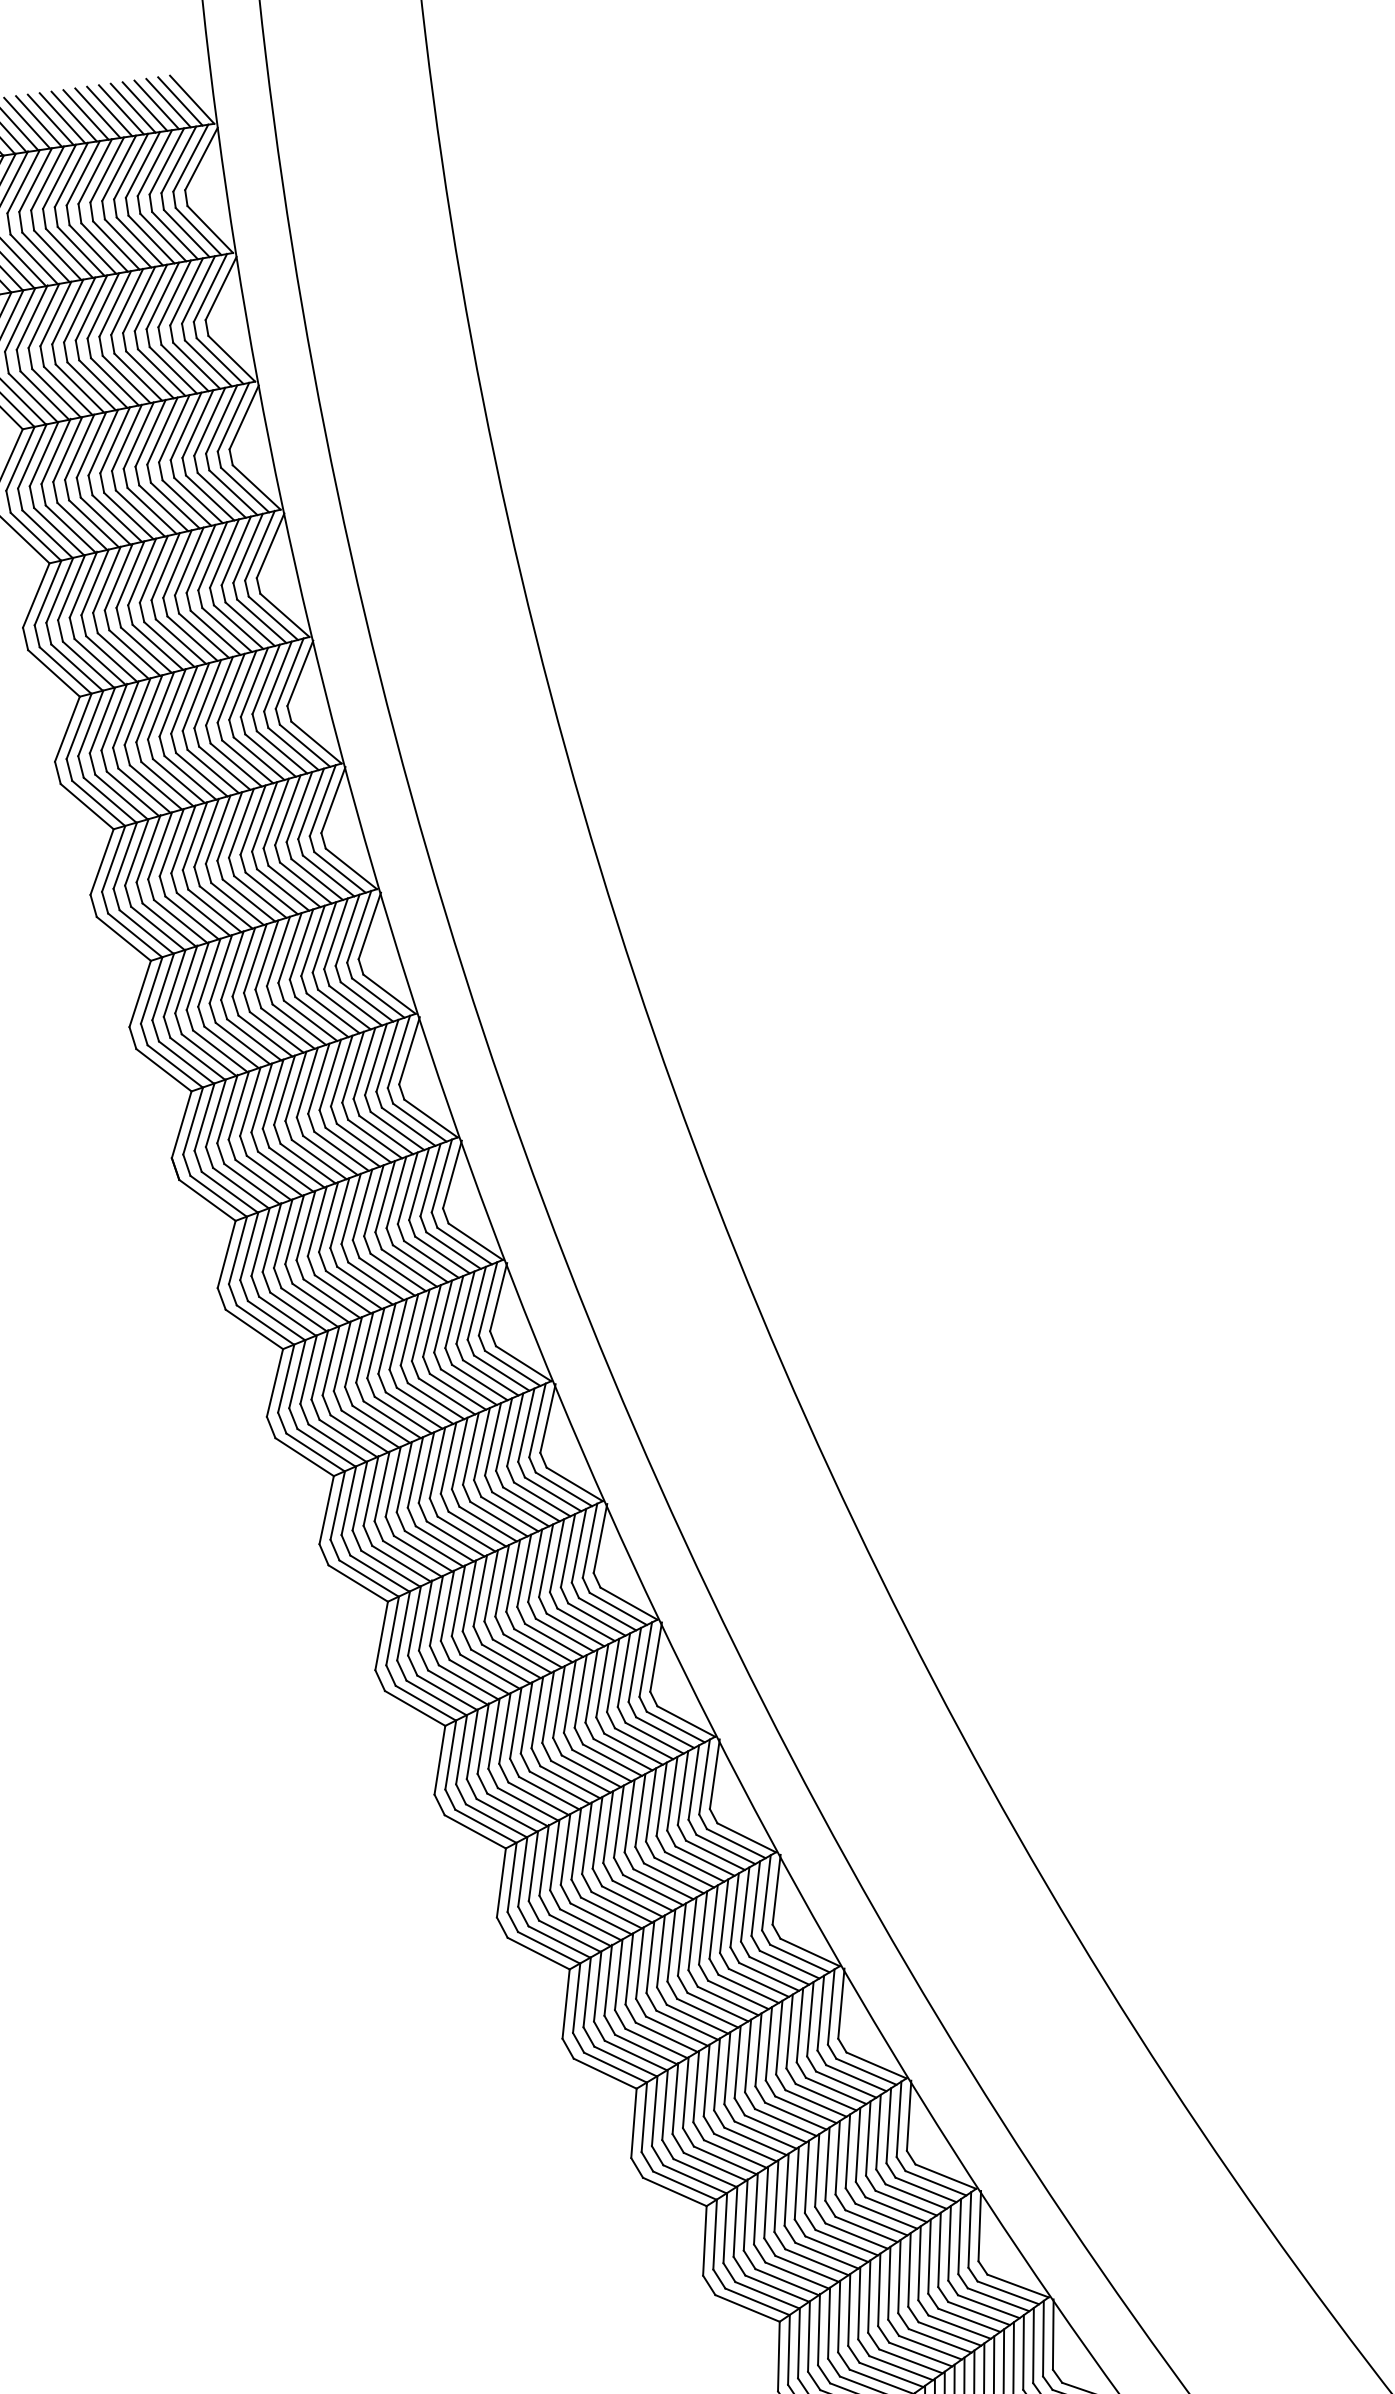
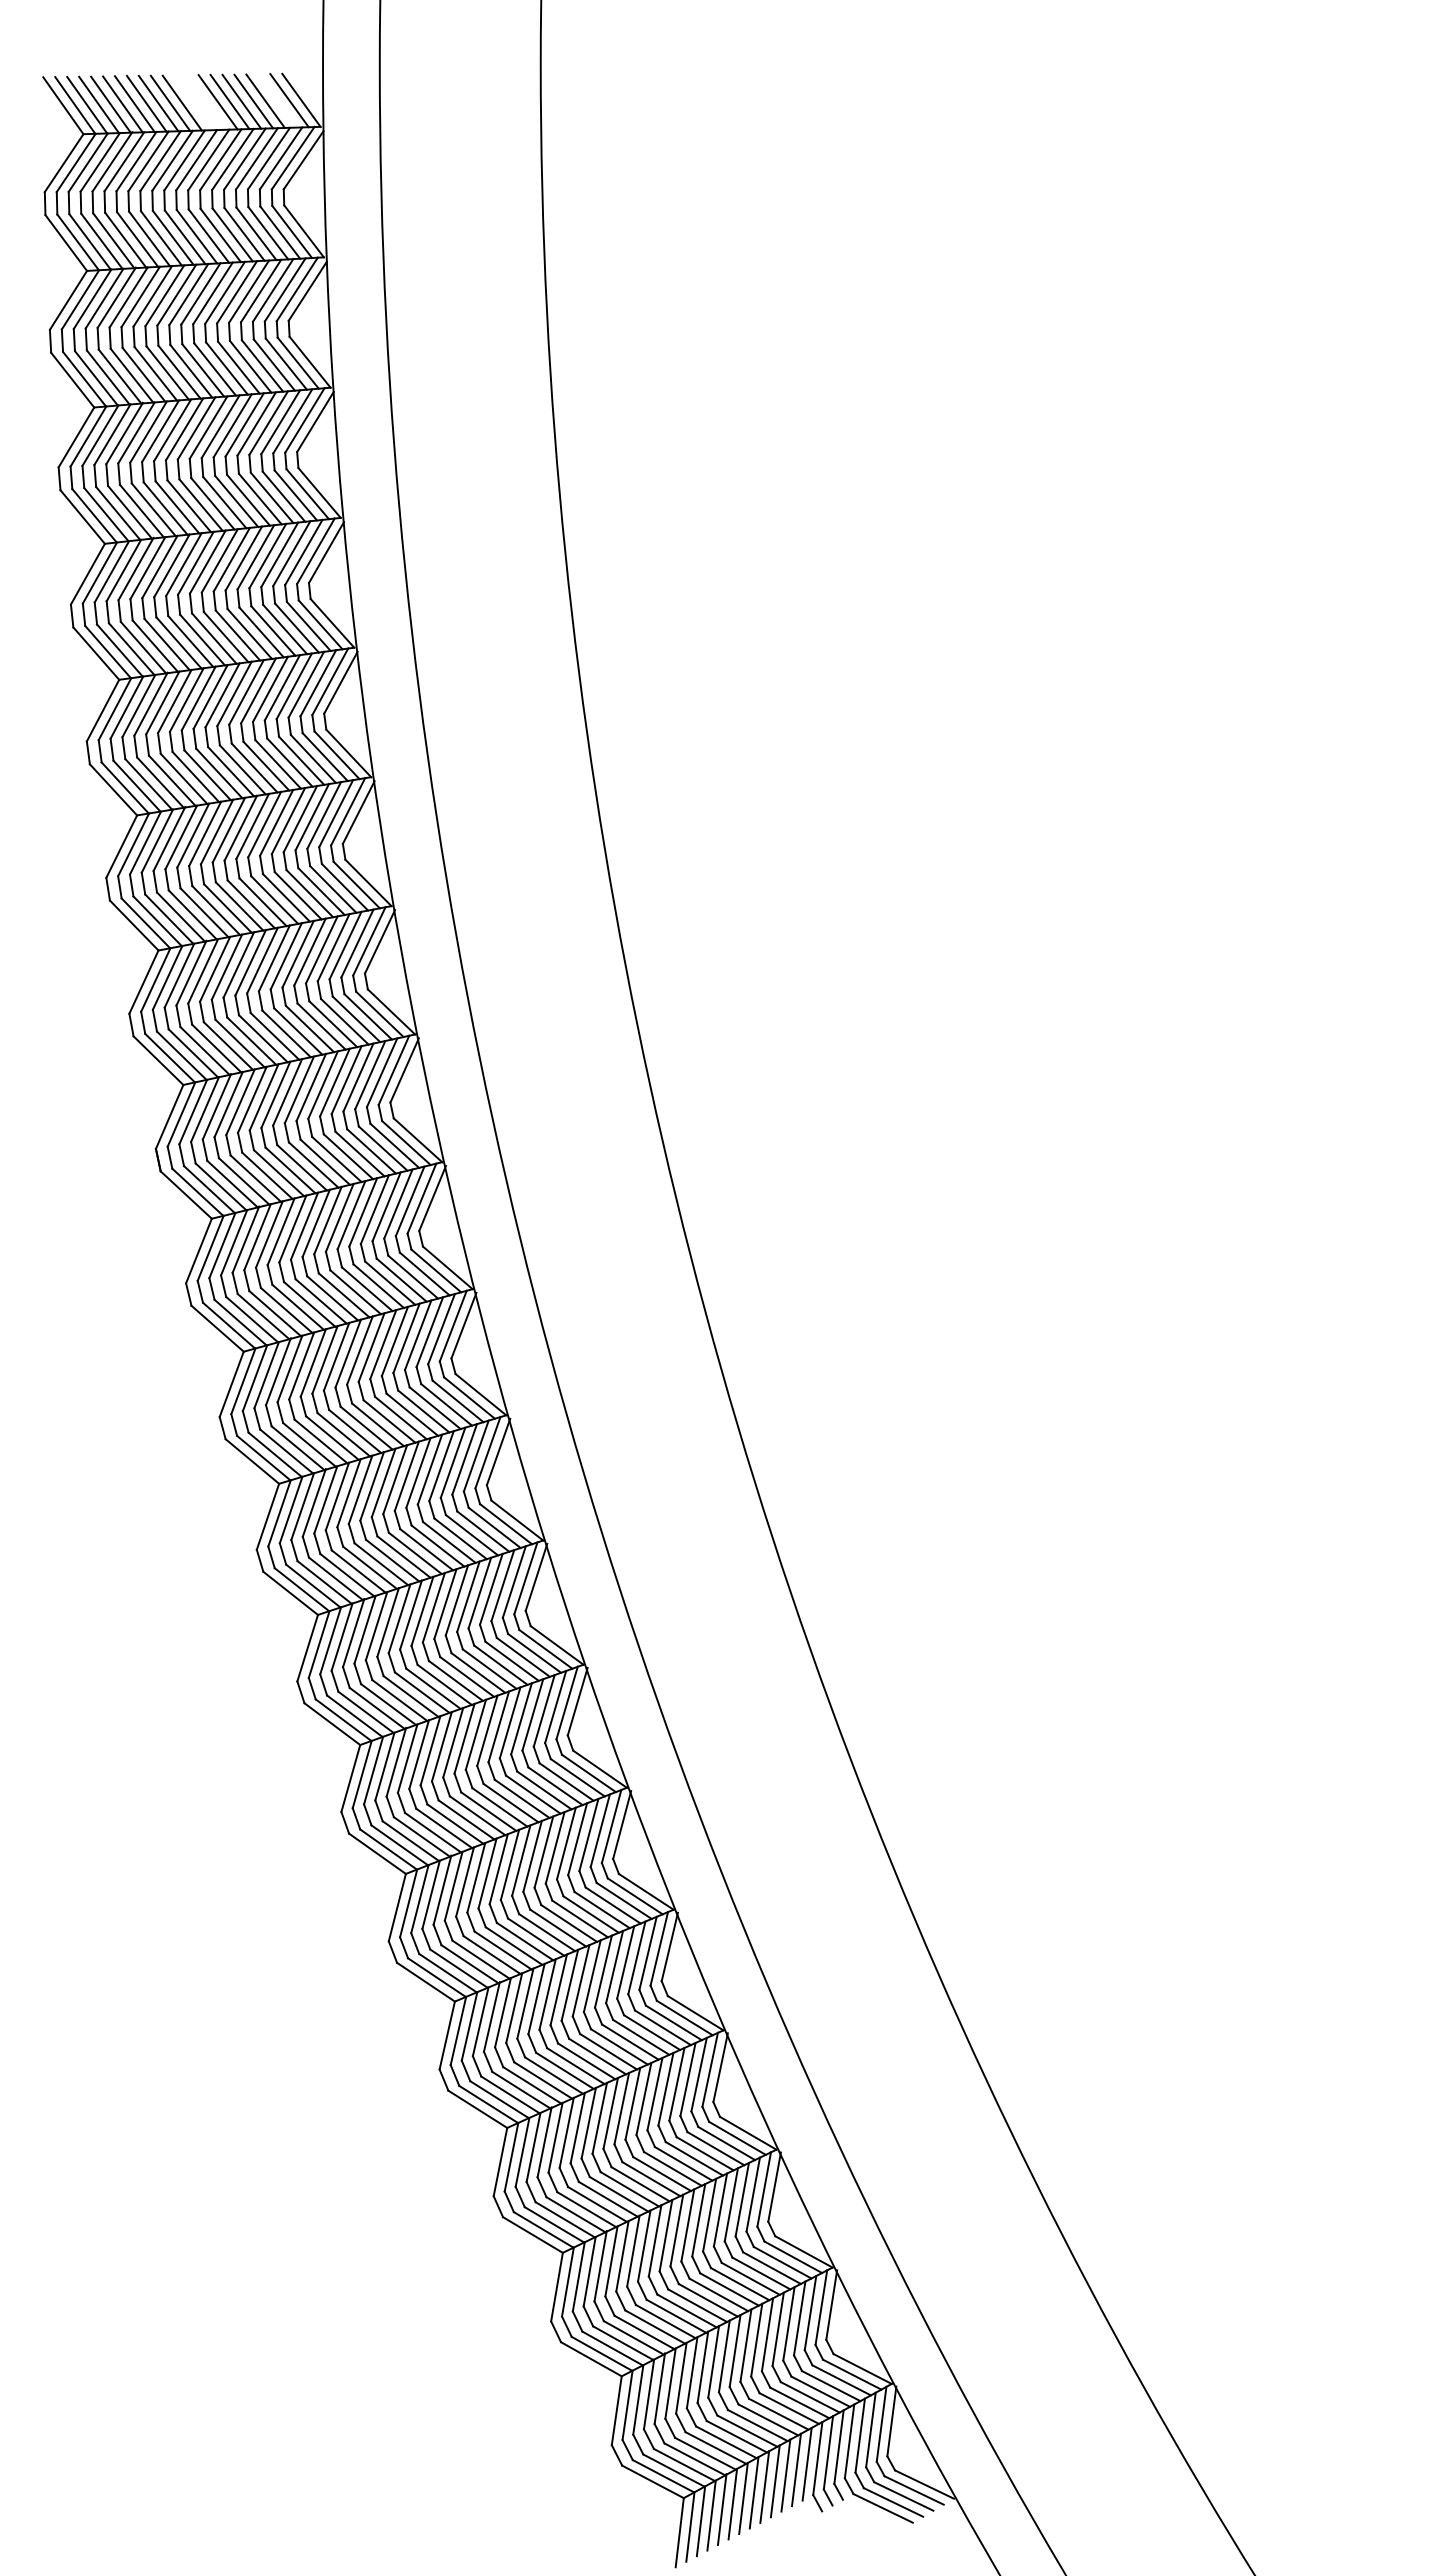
line: (168, 102) -> (277, 100), removed
line: (97, 113) -> (205, 102), removed
line: (85, 114) -> (193, 102), removed

